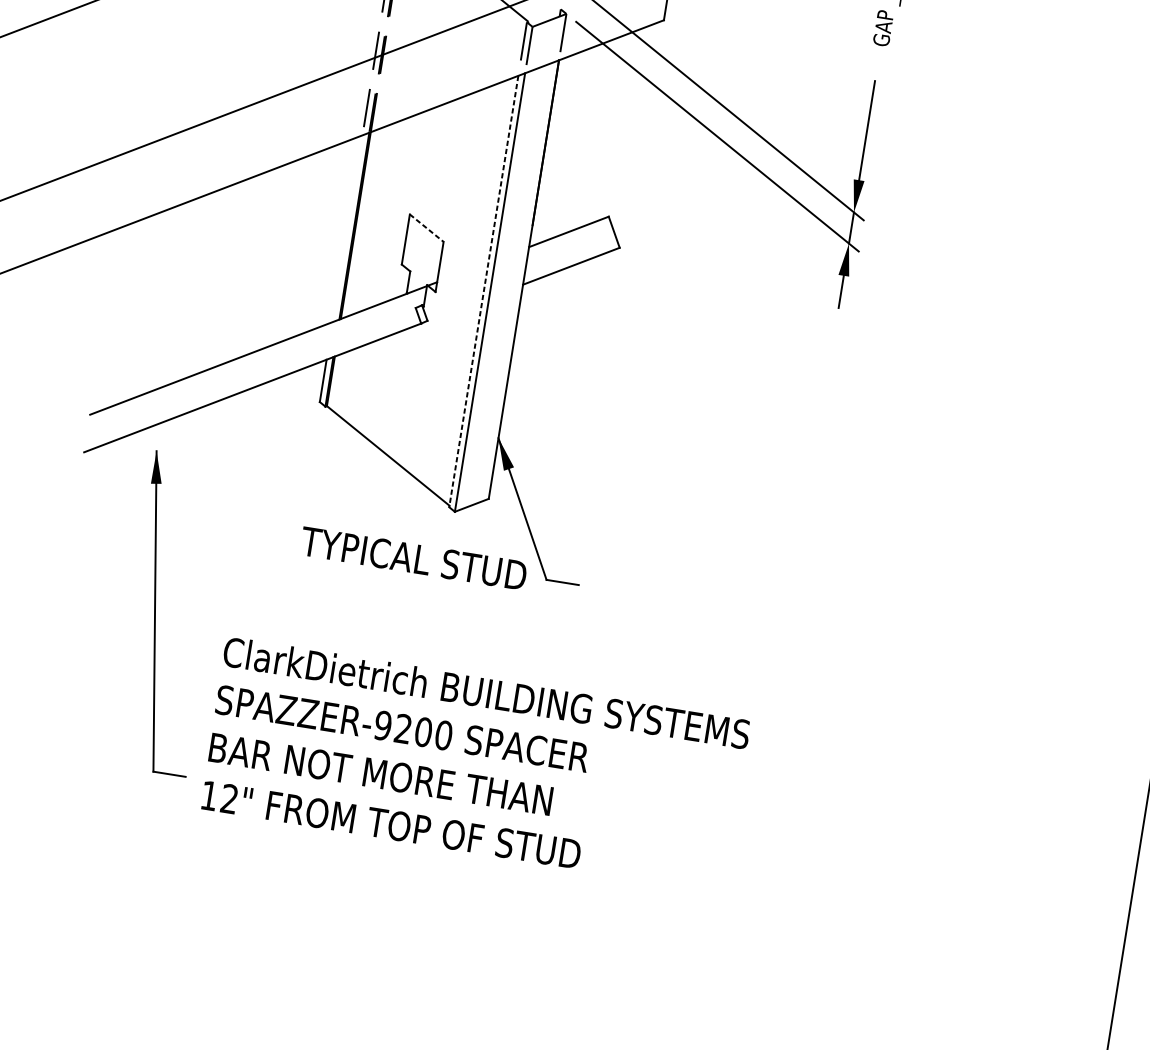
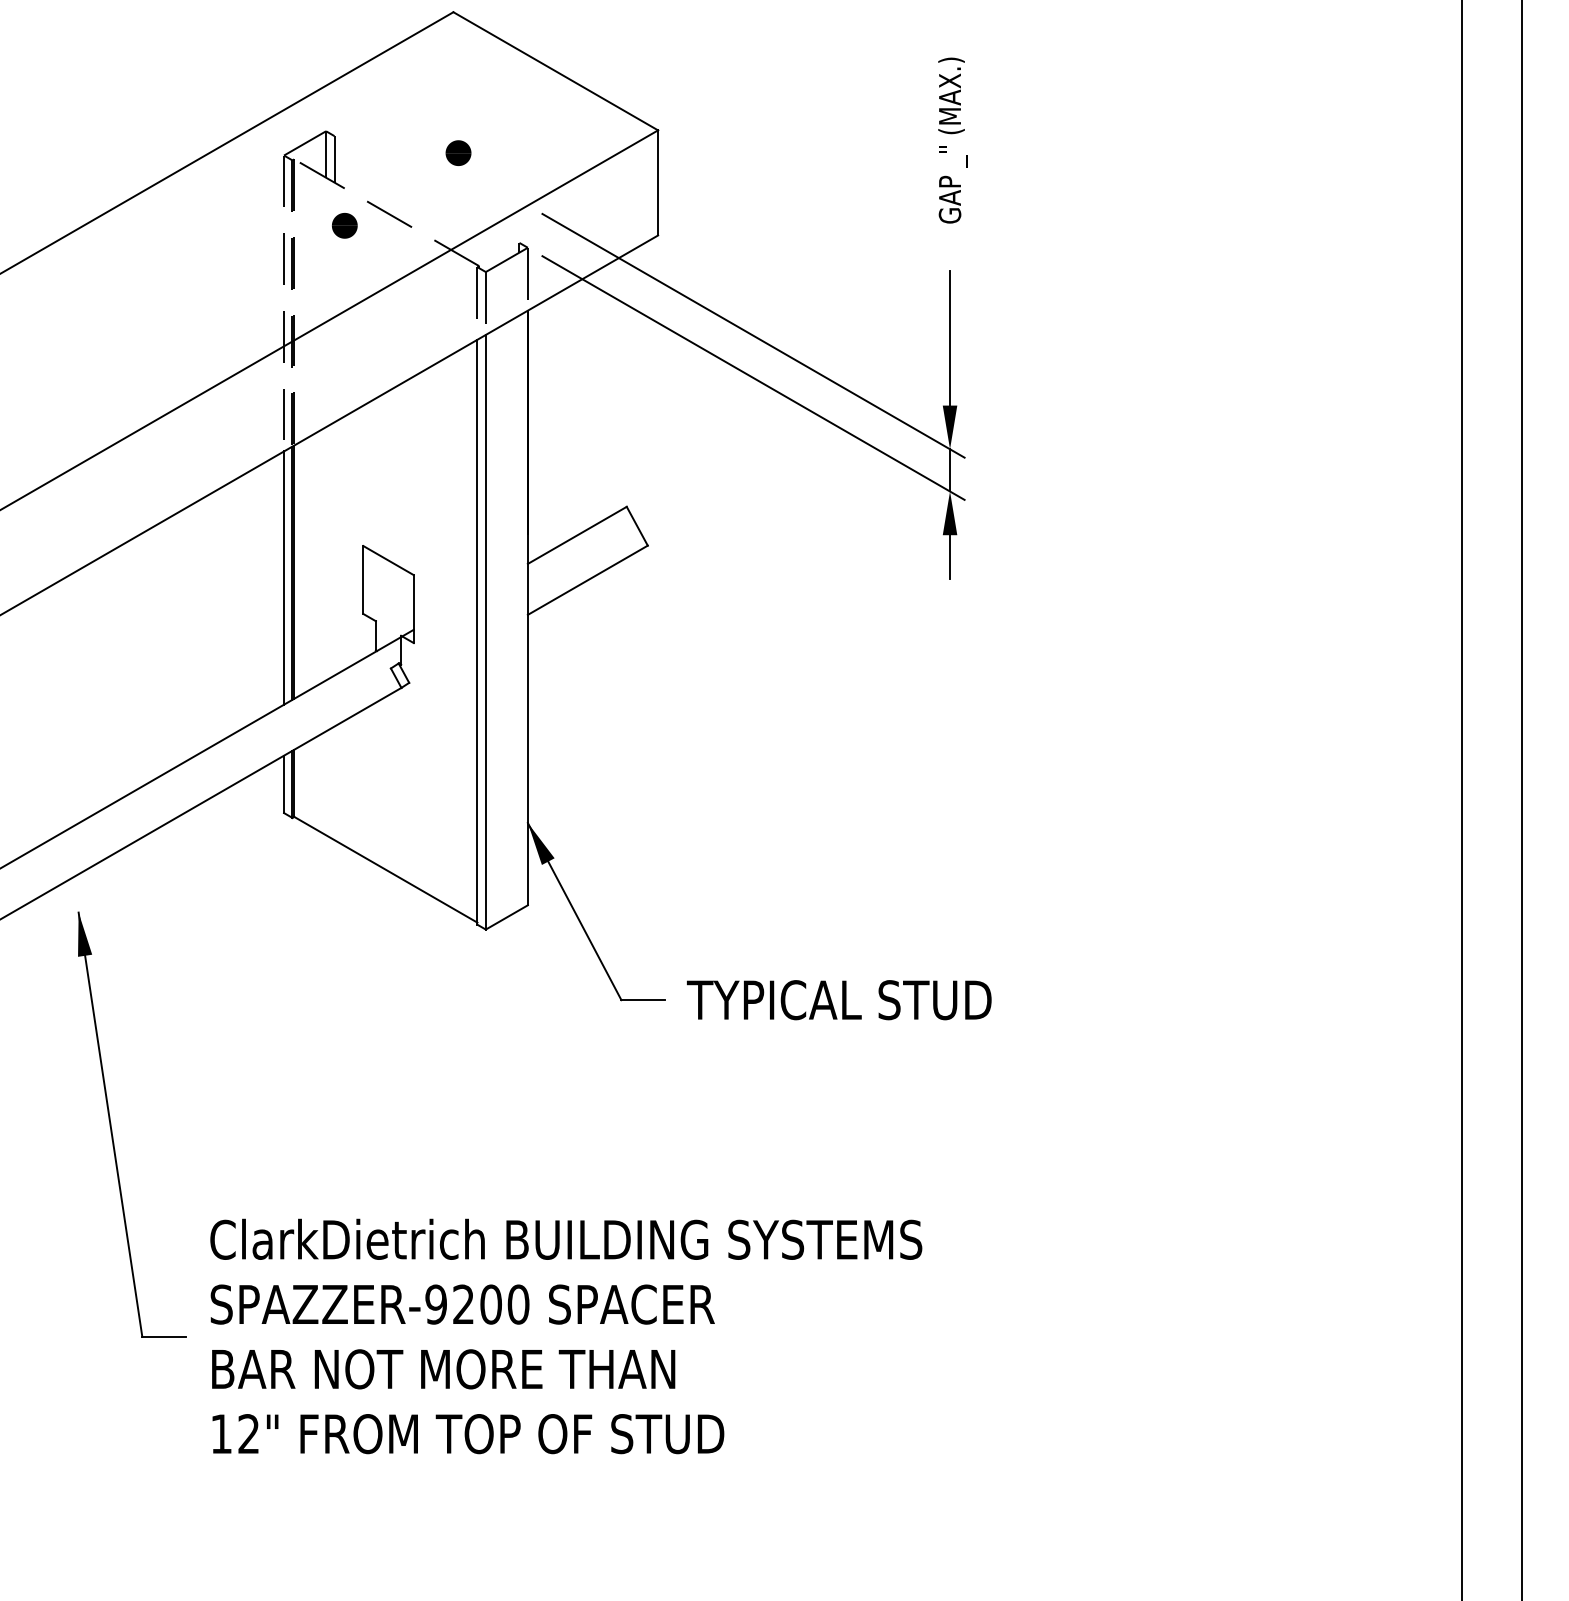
line: (348, 228) -> (284, 577), added
line: (426, 228) -> (388, 560), dashed -> solid
line: (483, 291) -> (477, 632), dashed -> solid
text: (413, 558) -> (839, 1000), moved
text: (475, 764) -> (566, 1336), moved

